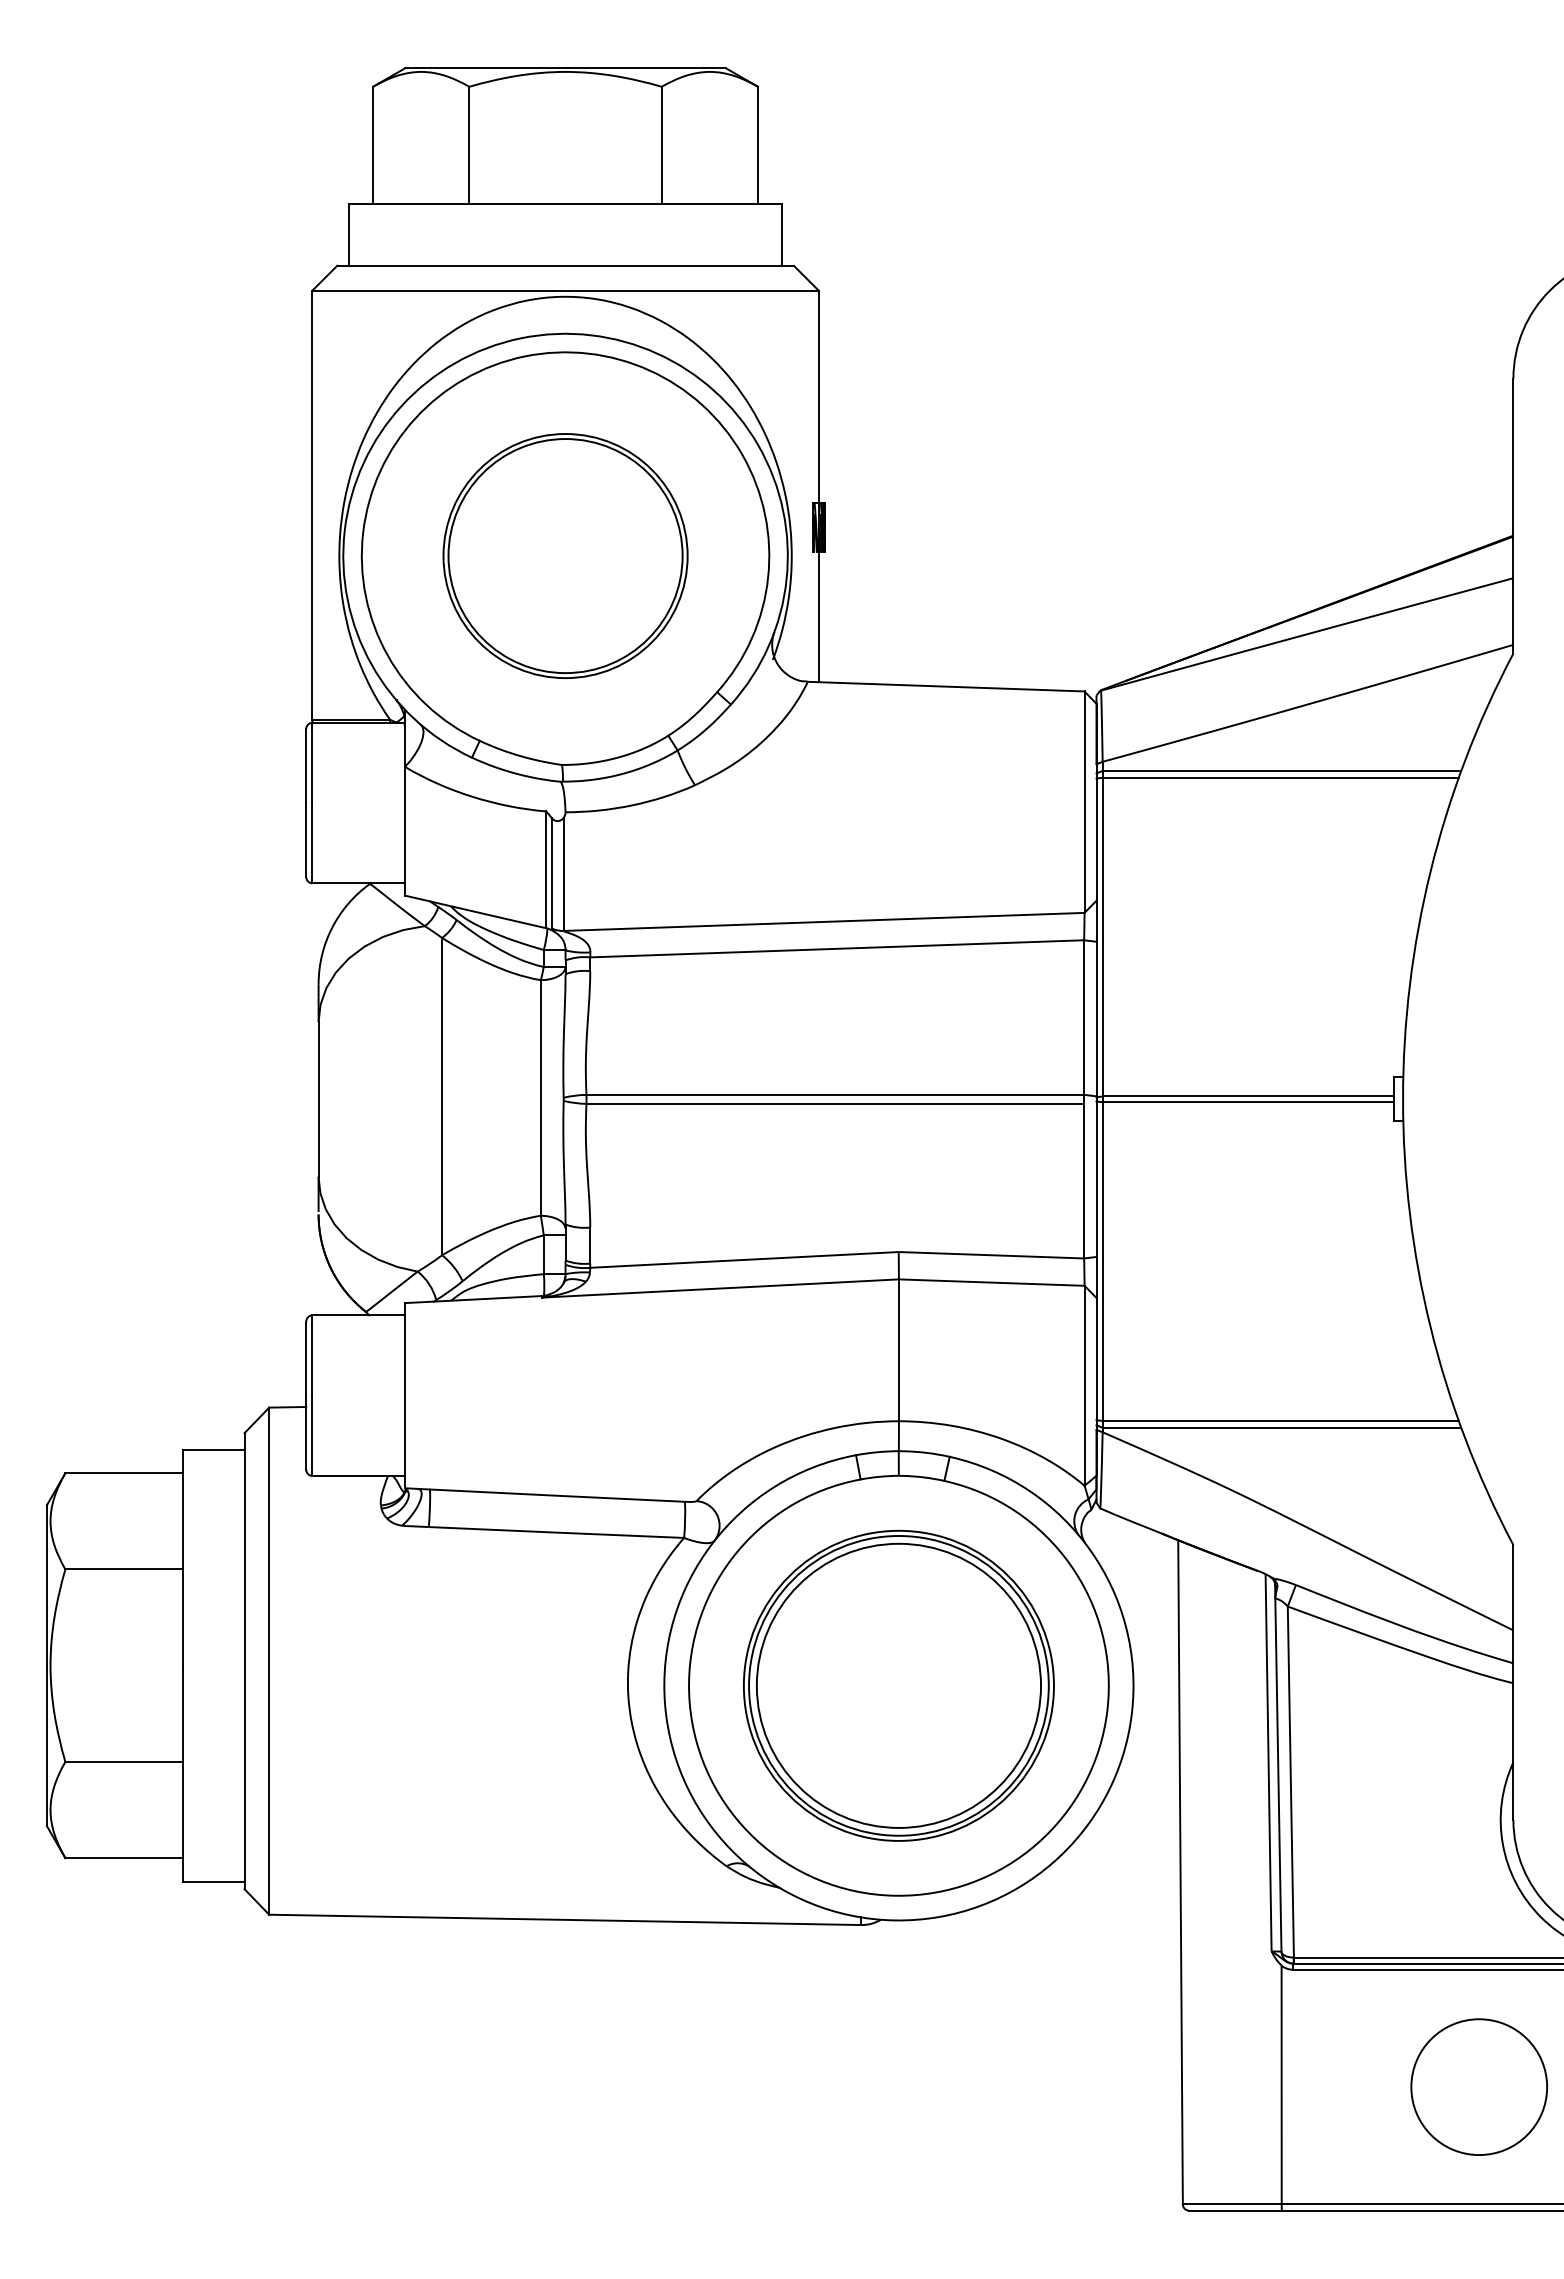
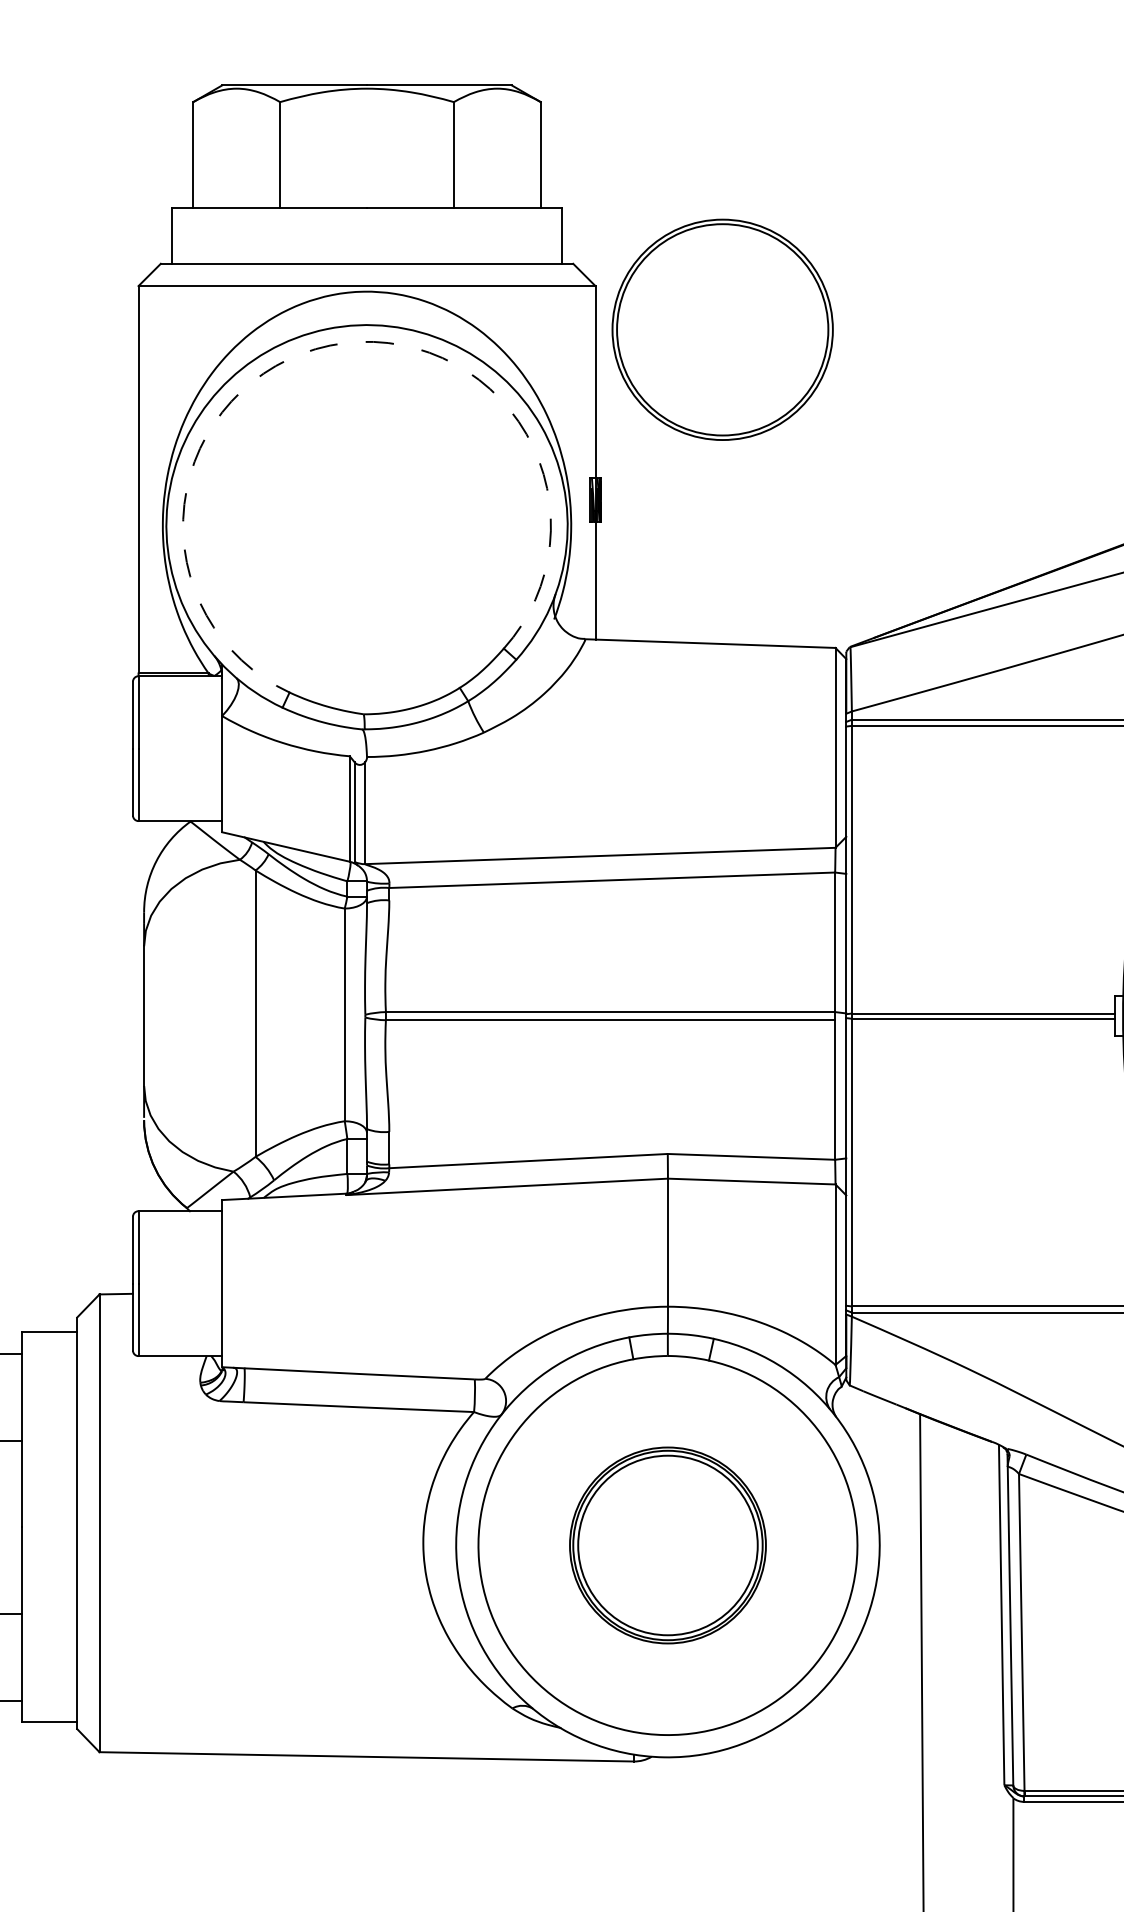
arc: (524, 356) -> (329, 345), solid -> dashed
part: (565, 555) -> (722, 329), moved
part: (898, 1685) -> (667, 1545), size x0.7

